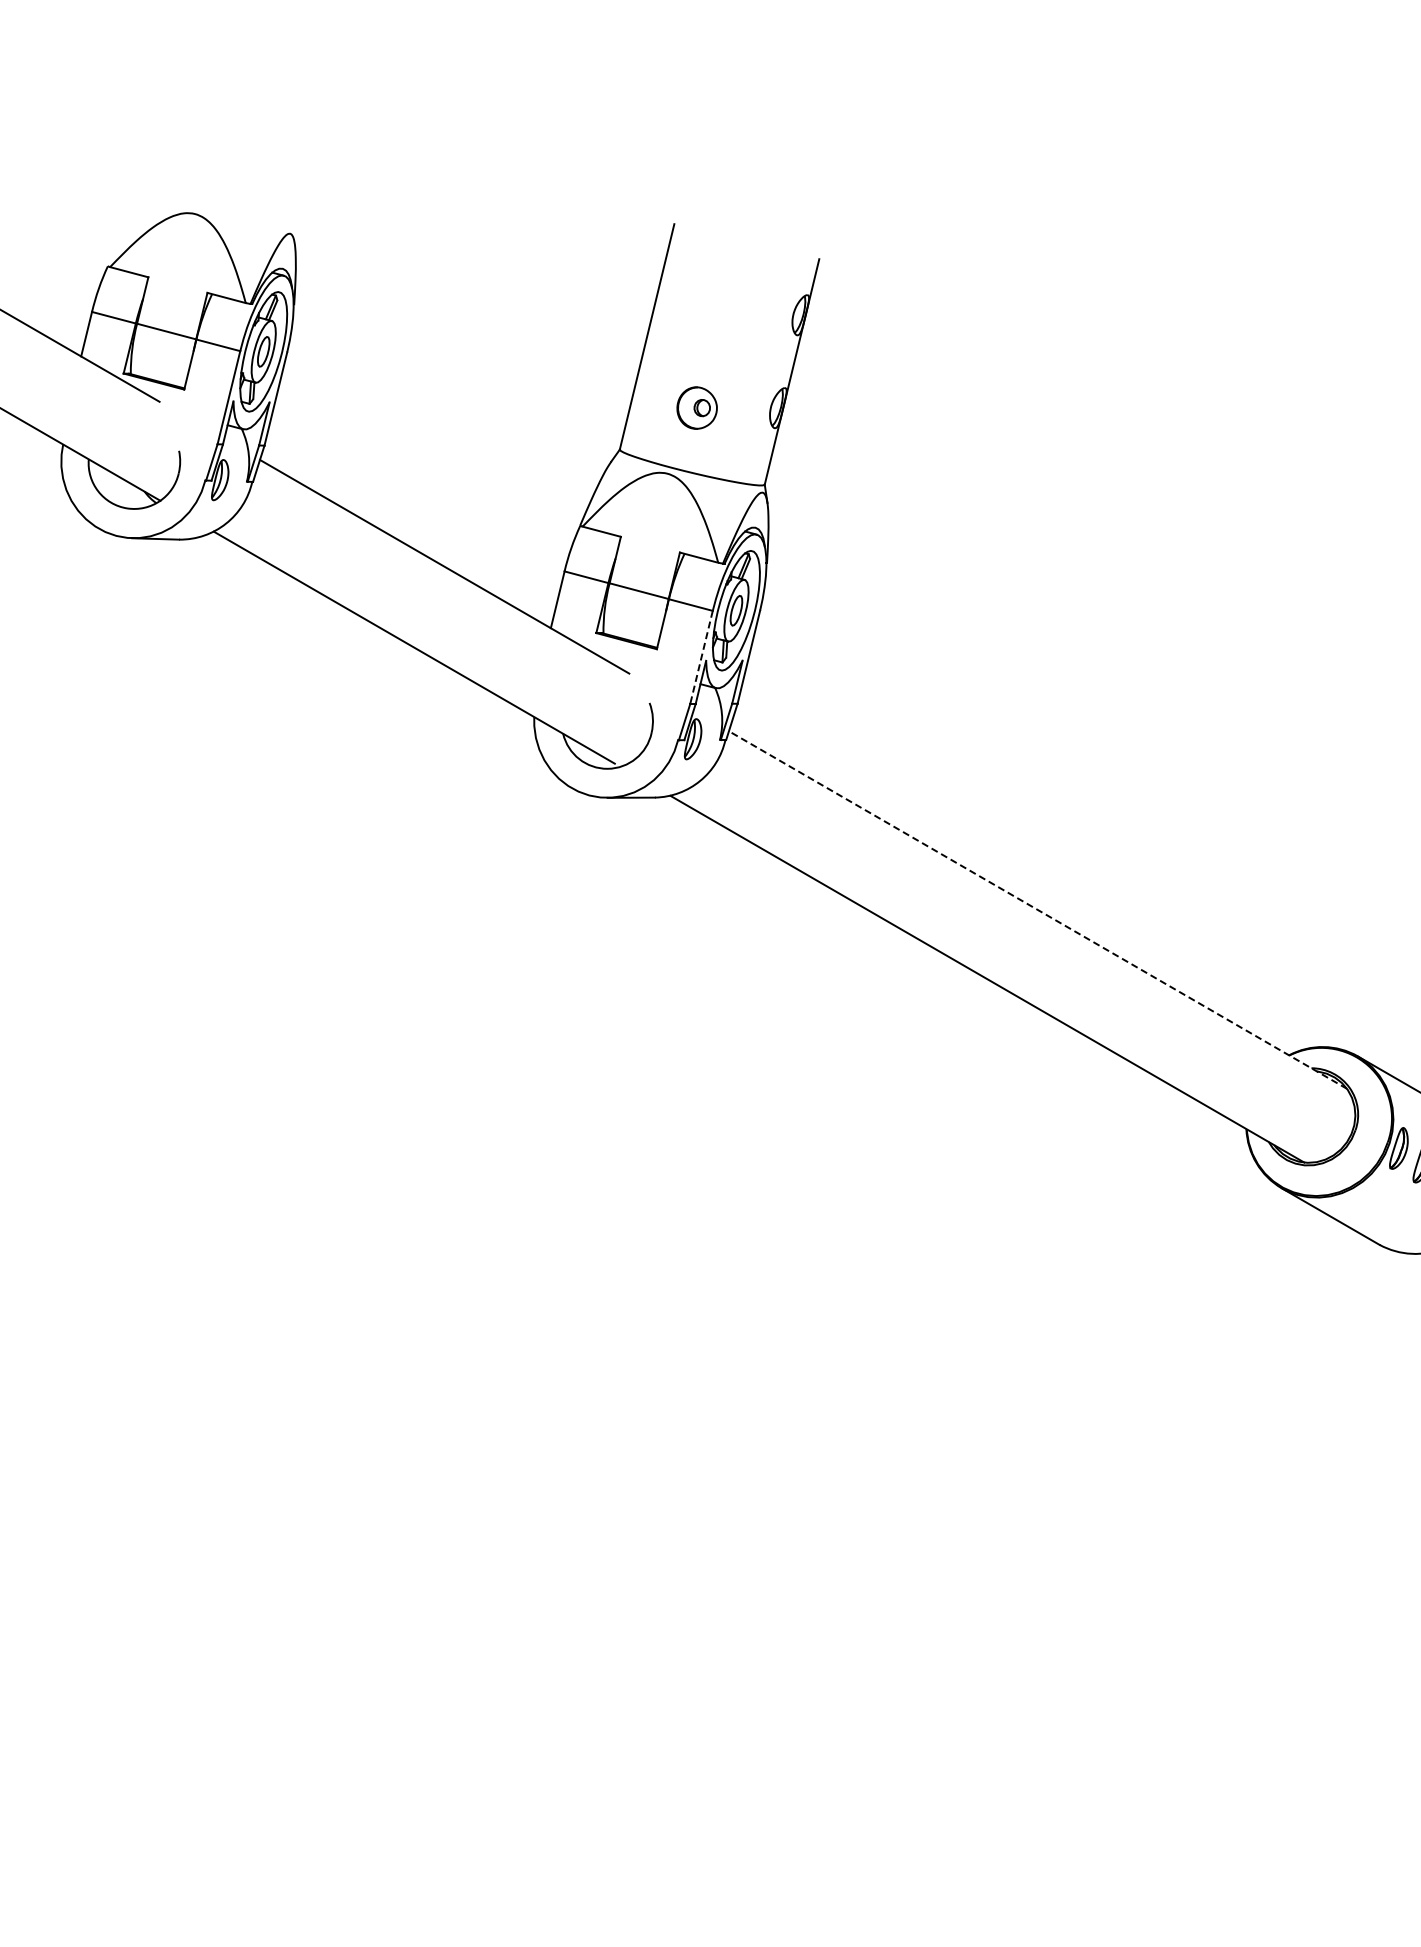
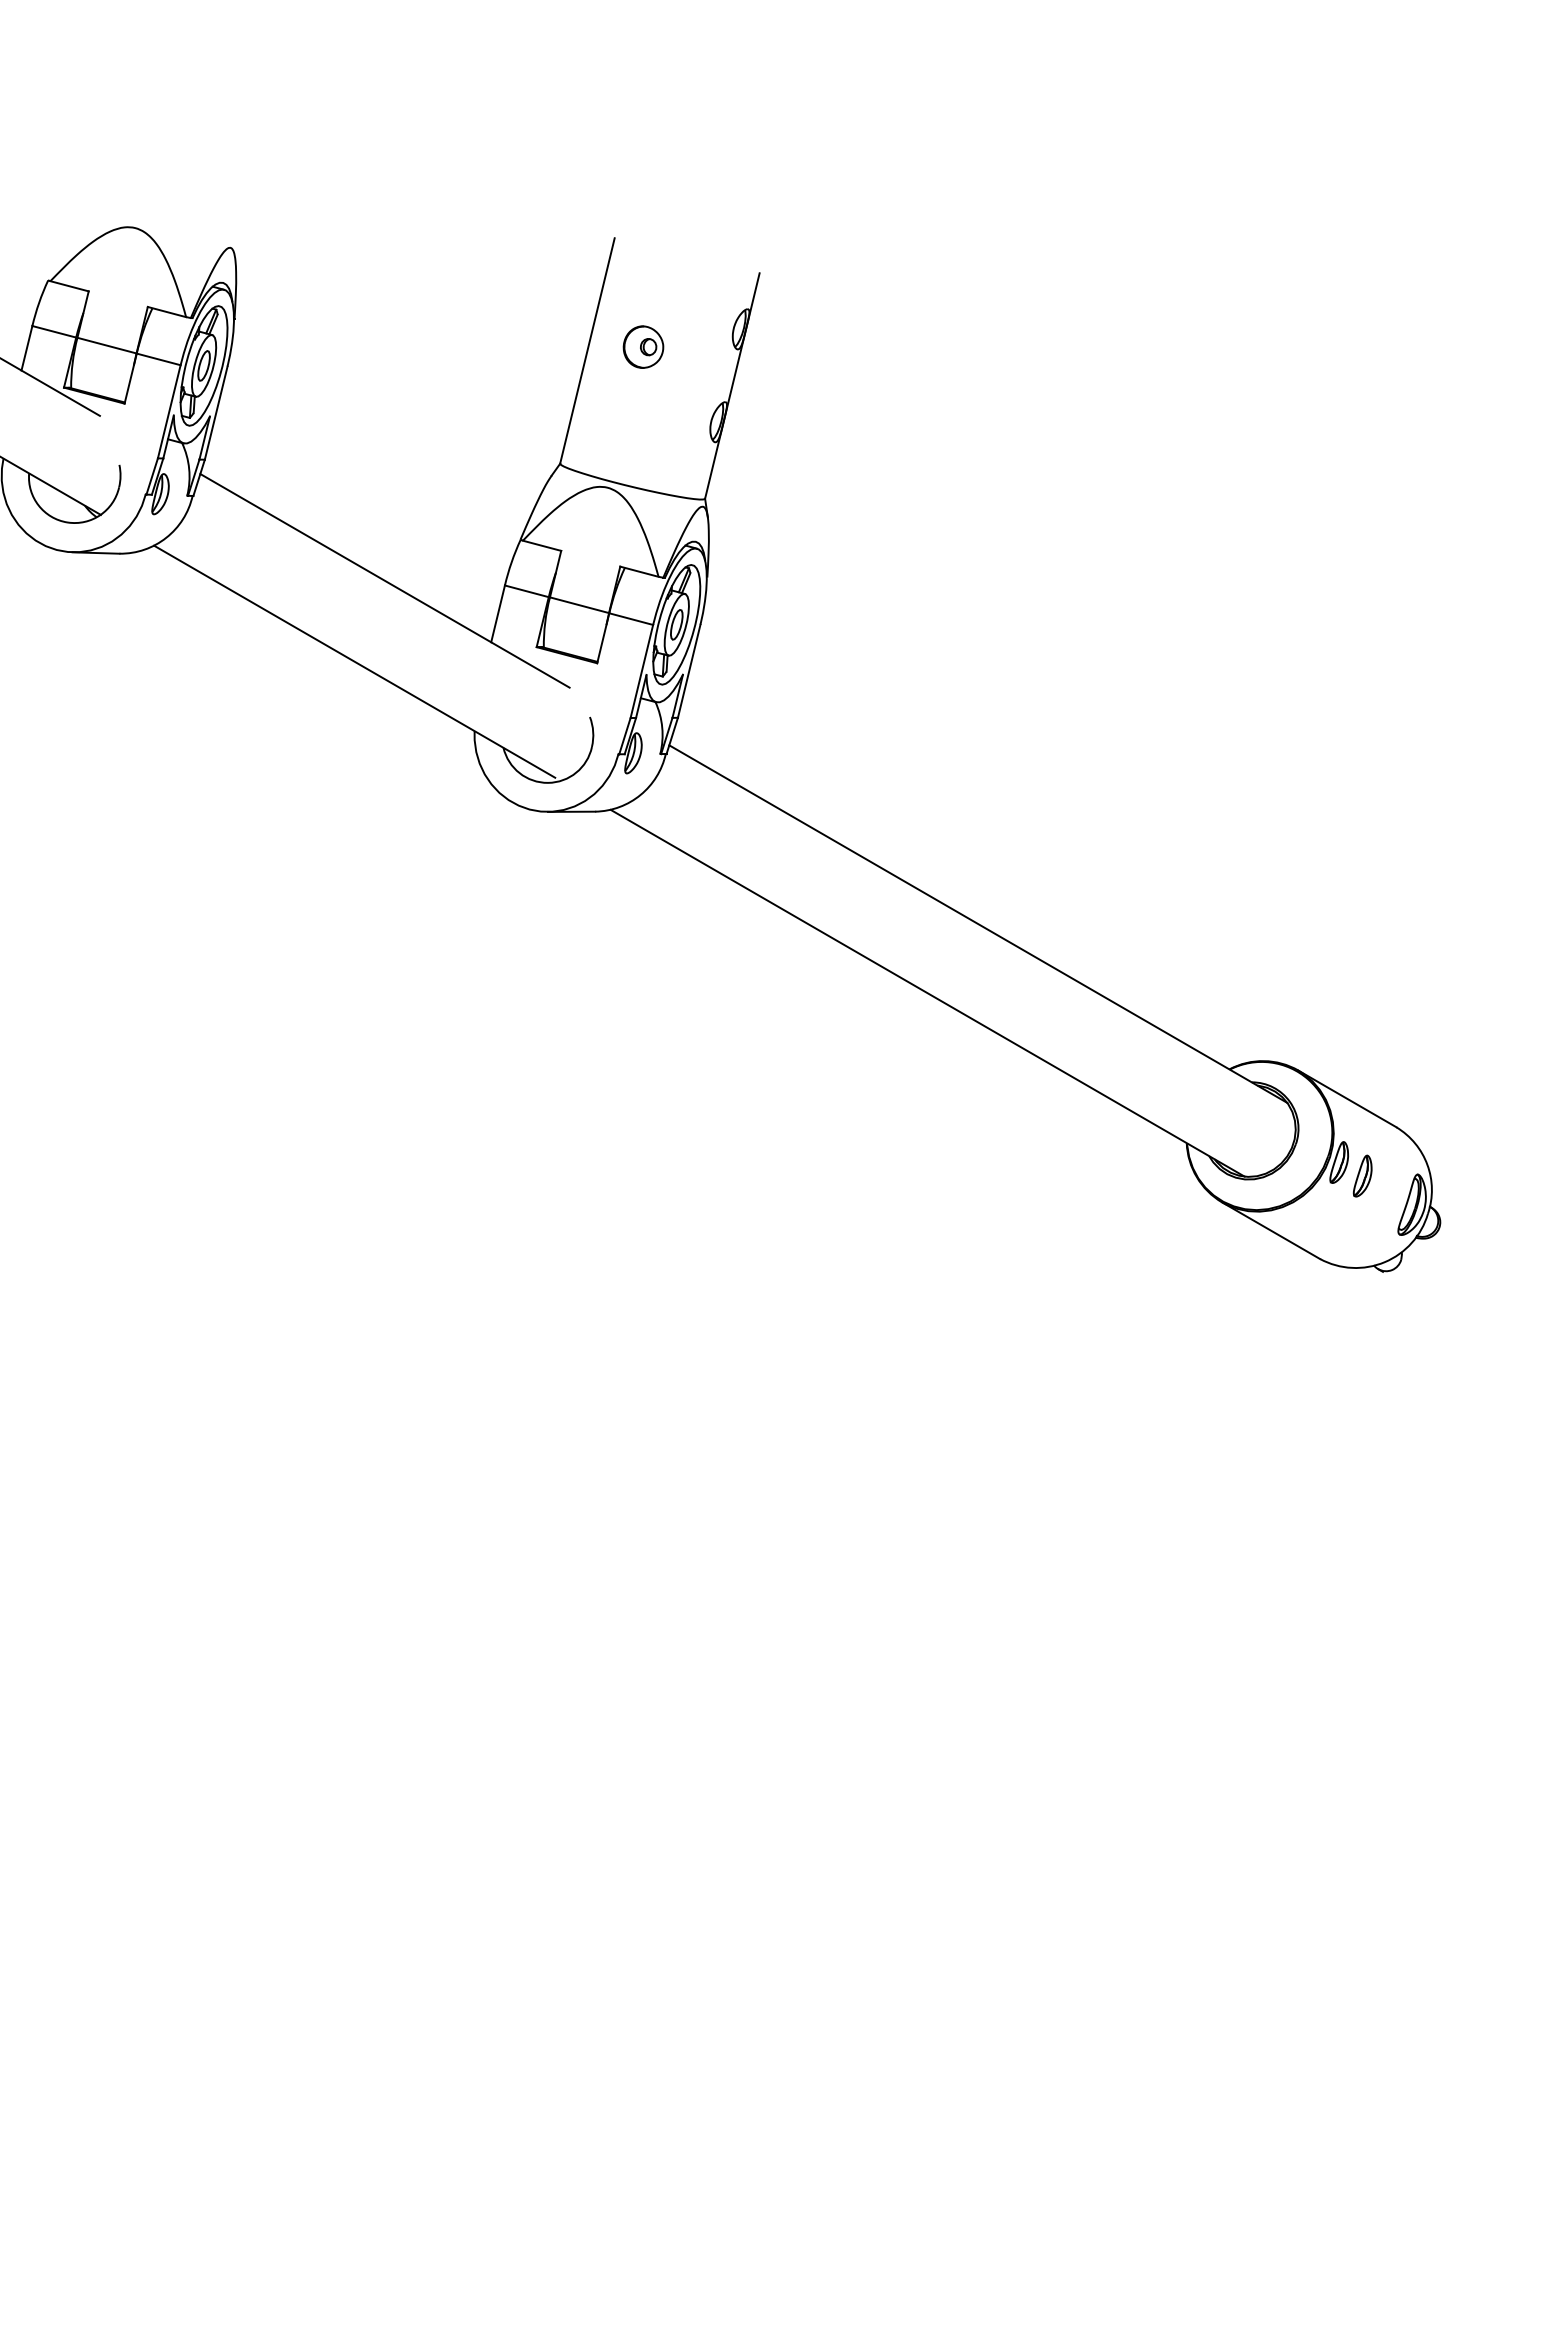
part: (697, 407) -> (643, 346), moved
line: (701, 657) -> (641, 671), dashed -> solid
line: (1037, 909) -> (977, 923), dashed -> solid

